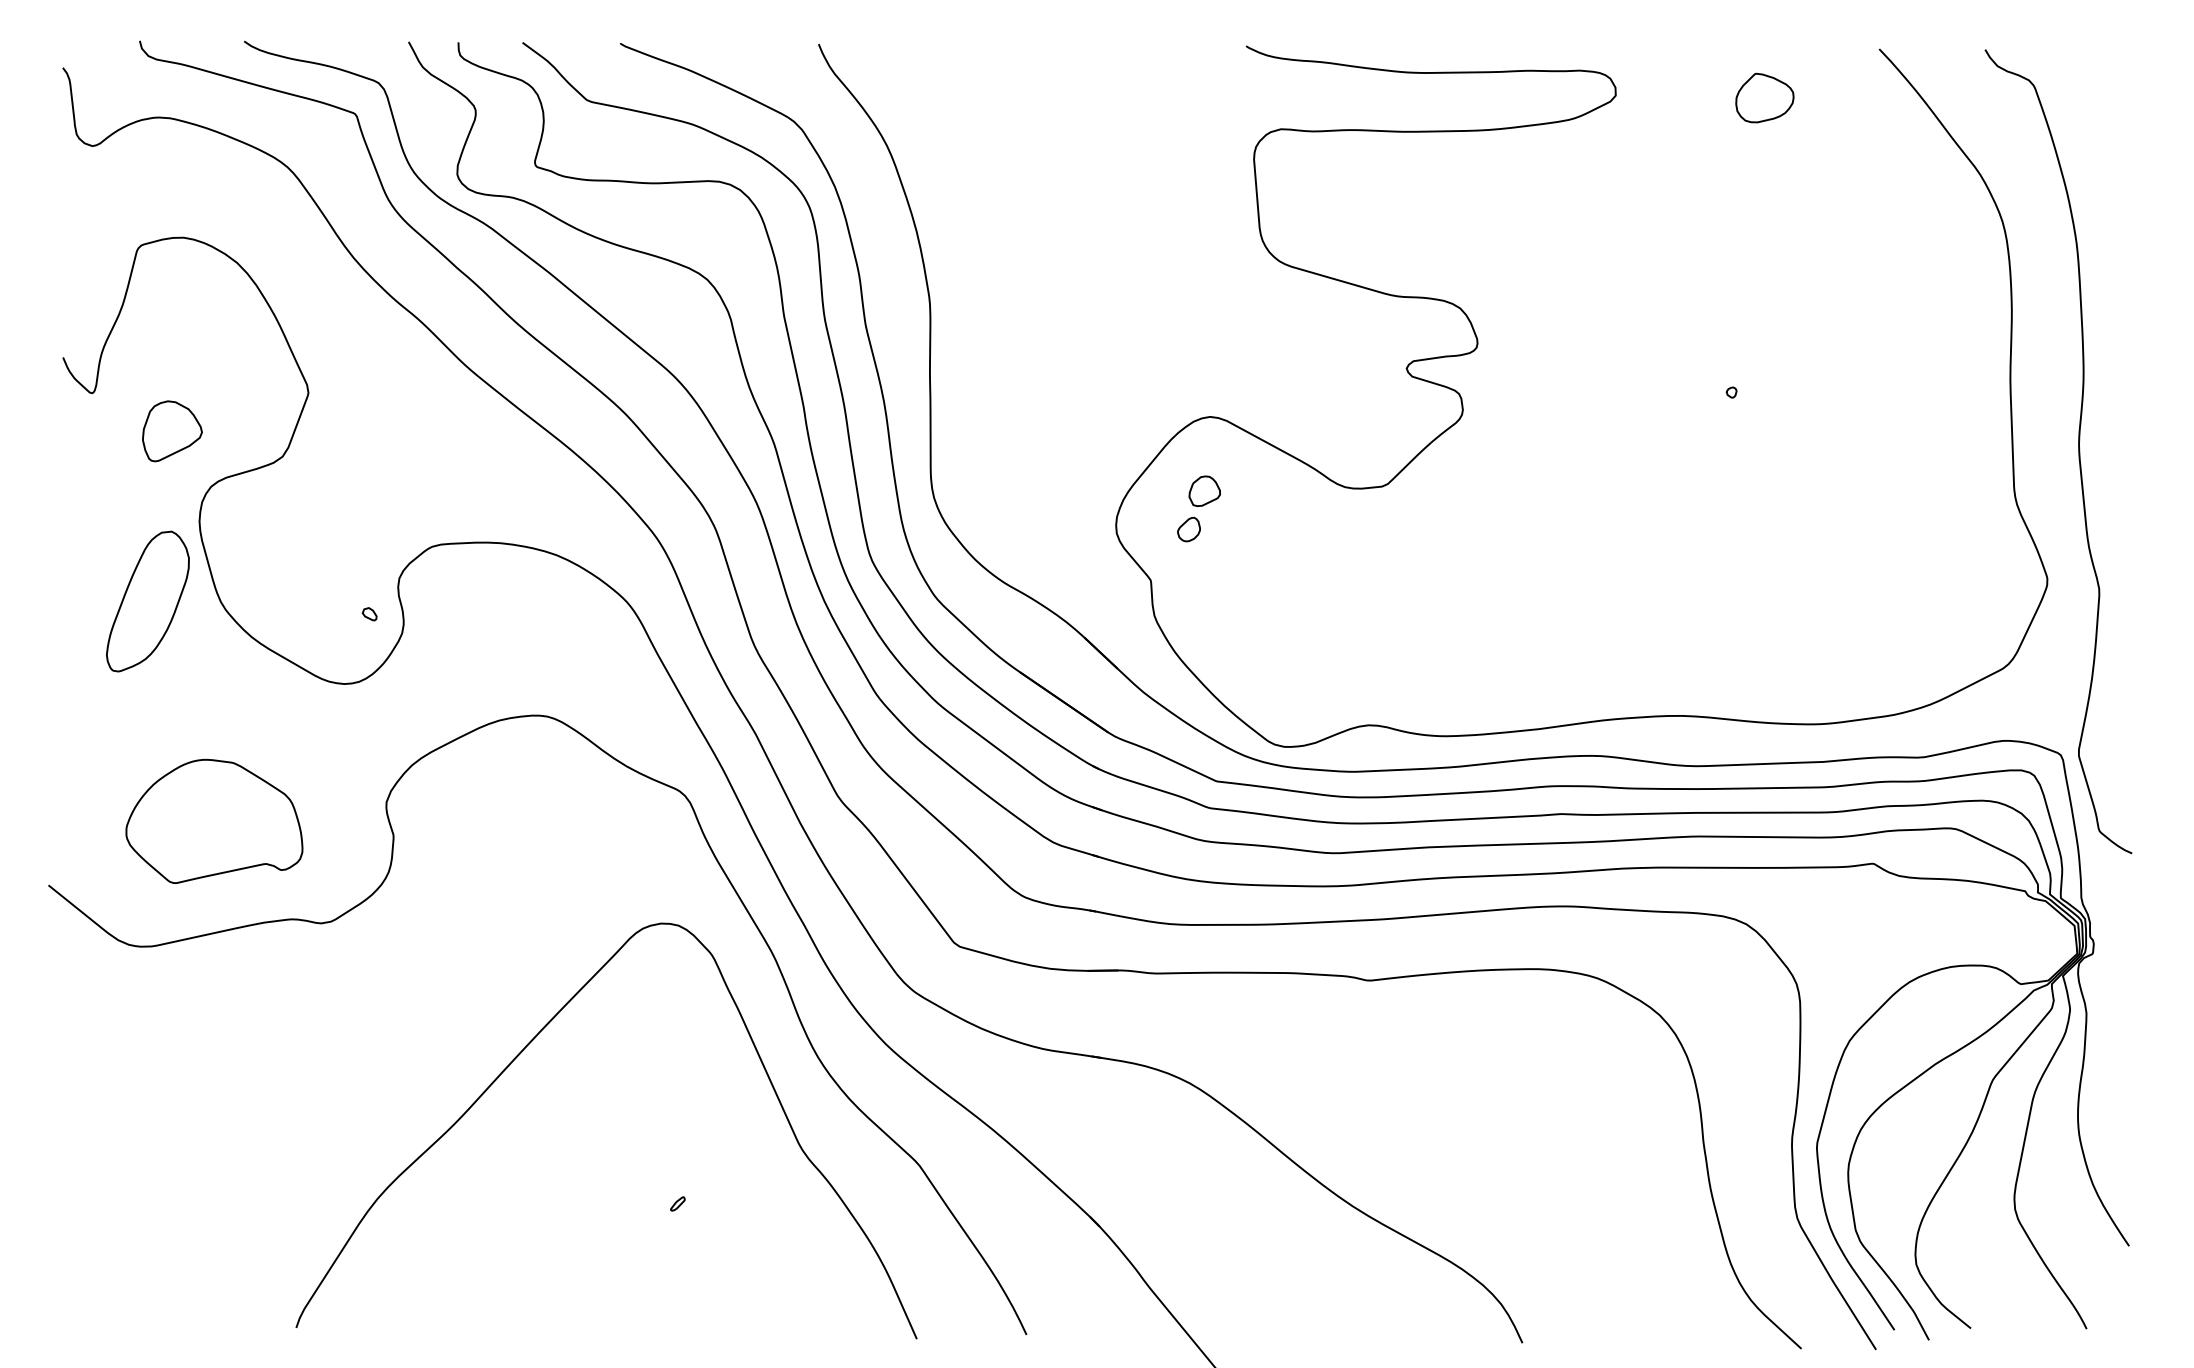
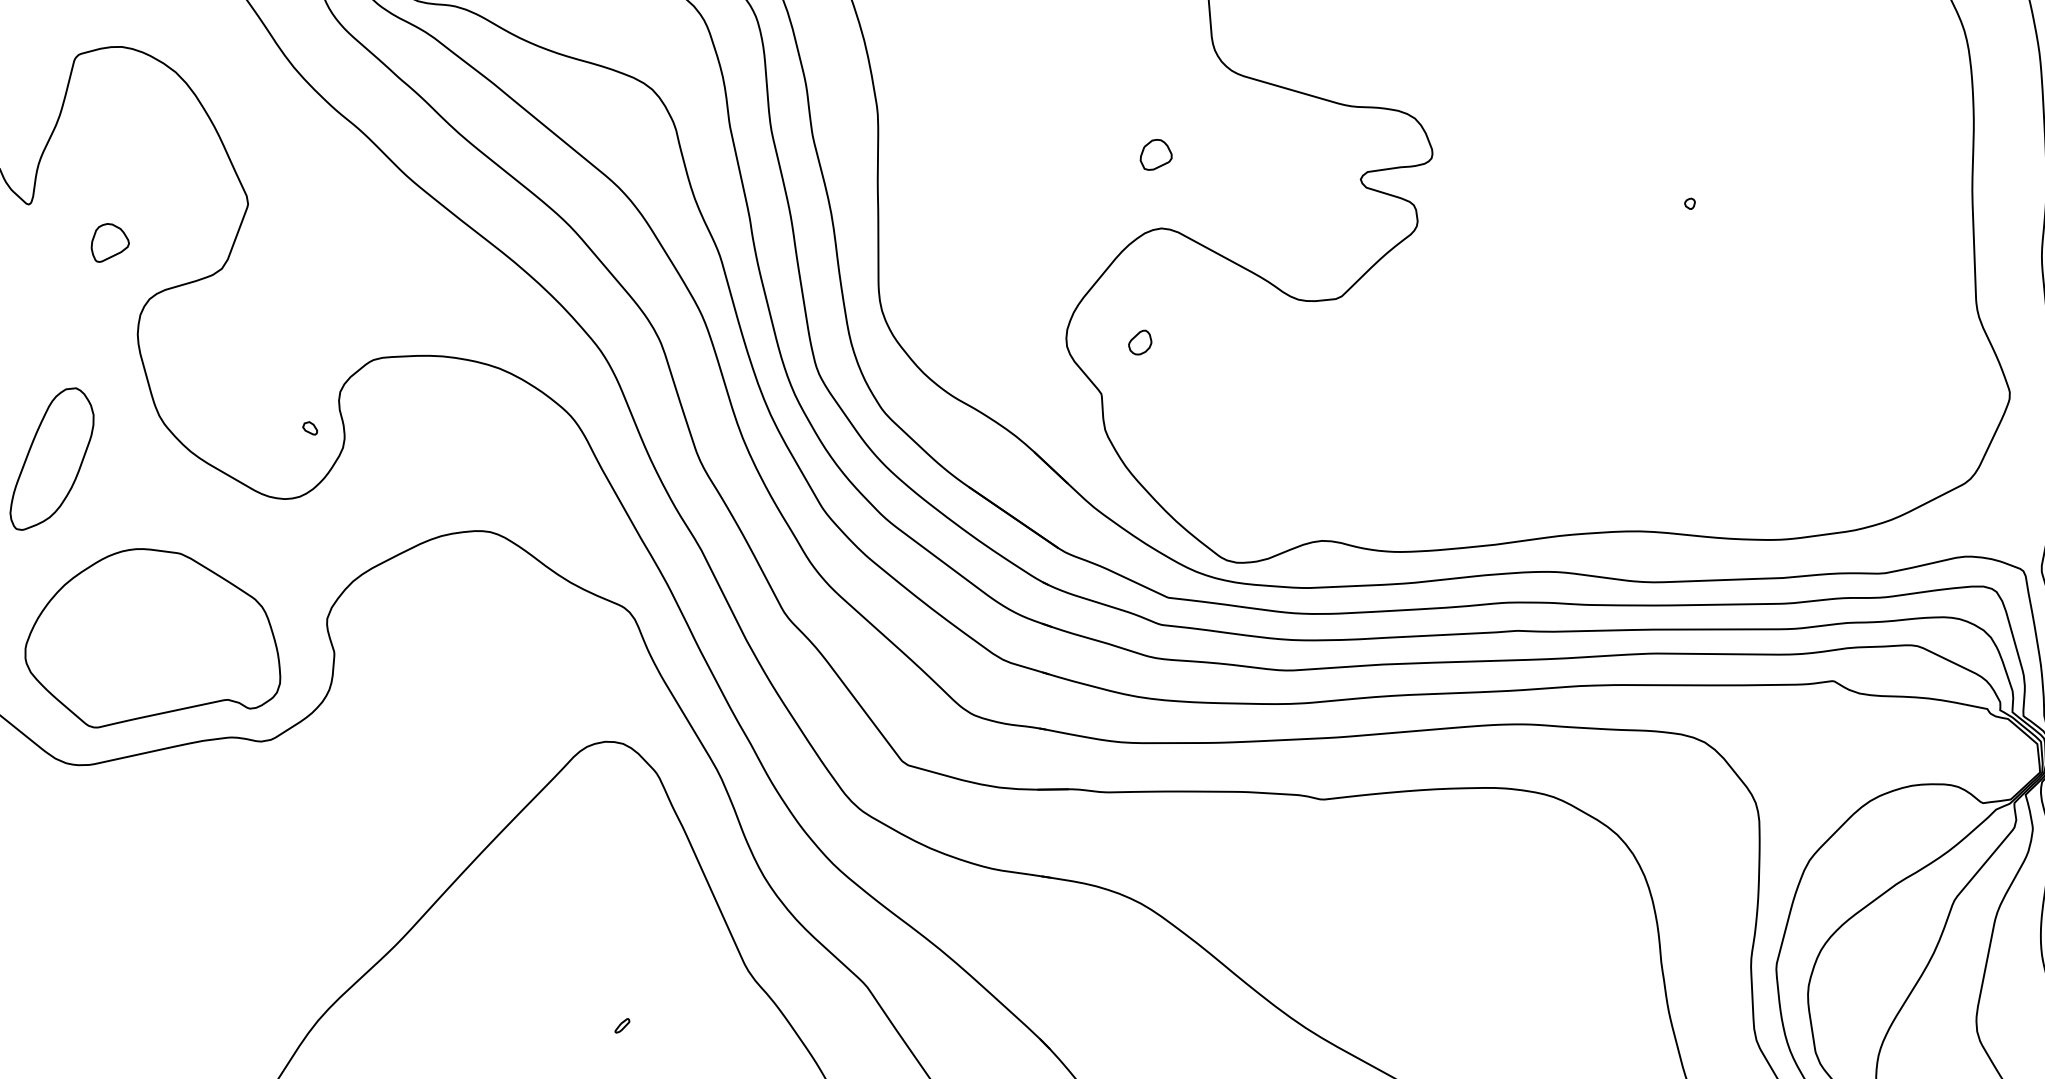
part: (172, 430) -> (110, 242), size x0.62
part: (1204, 490) -> (1155, 154), moved
part: (147, 601) -> (51, 459), moved
part: (214, 821) -> (152, 638), size x1.43

